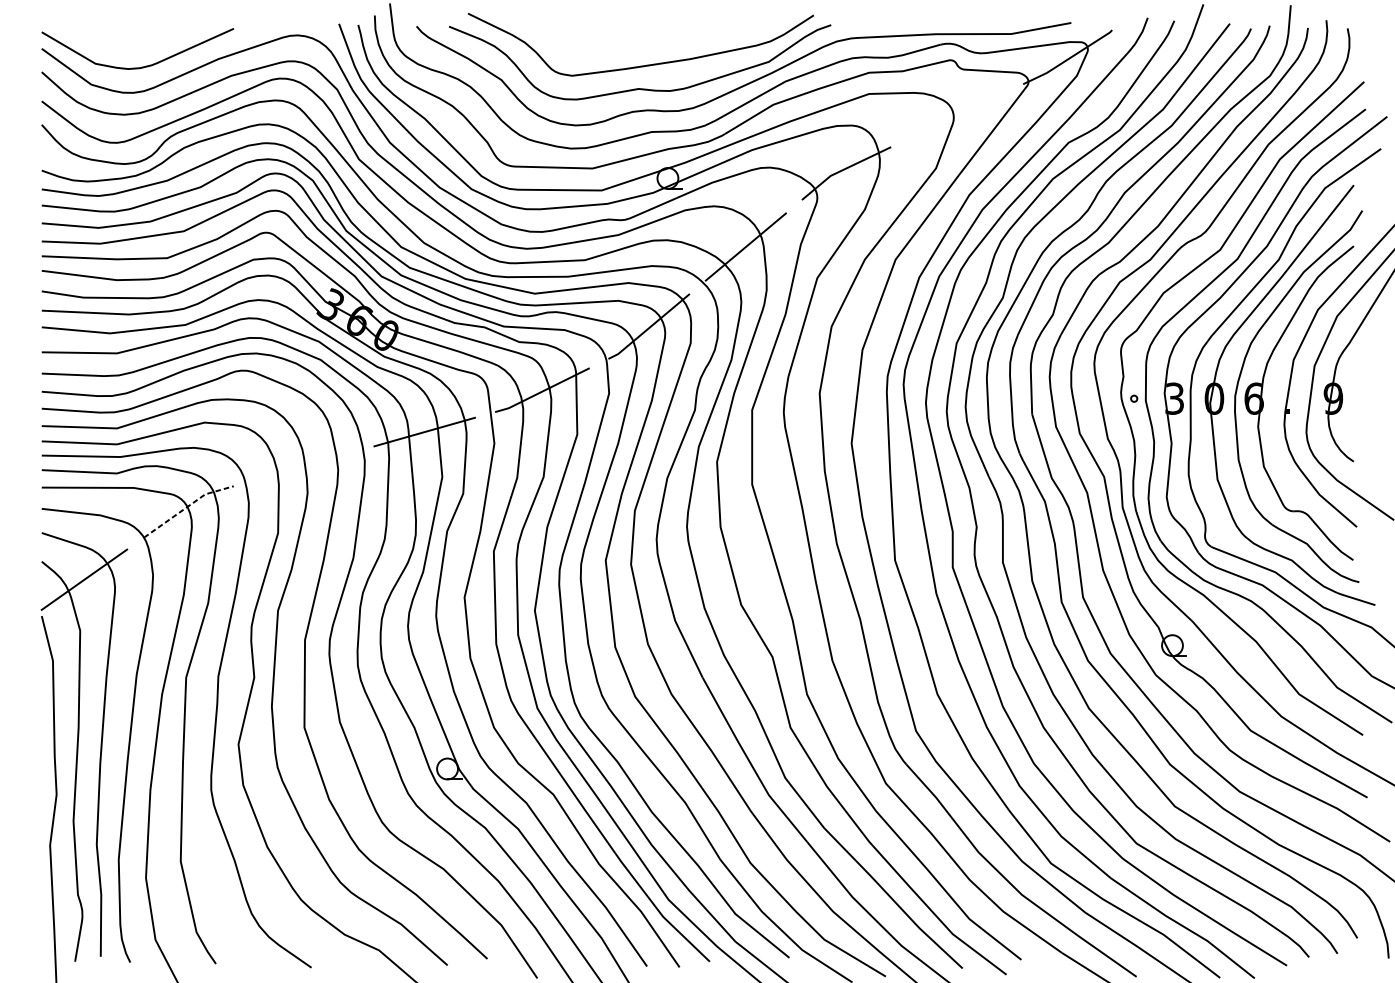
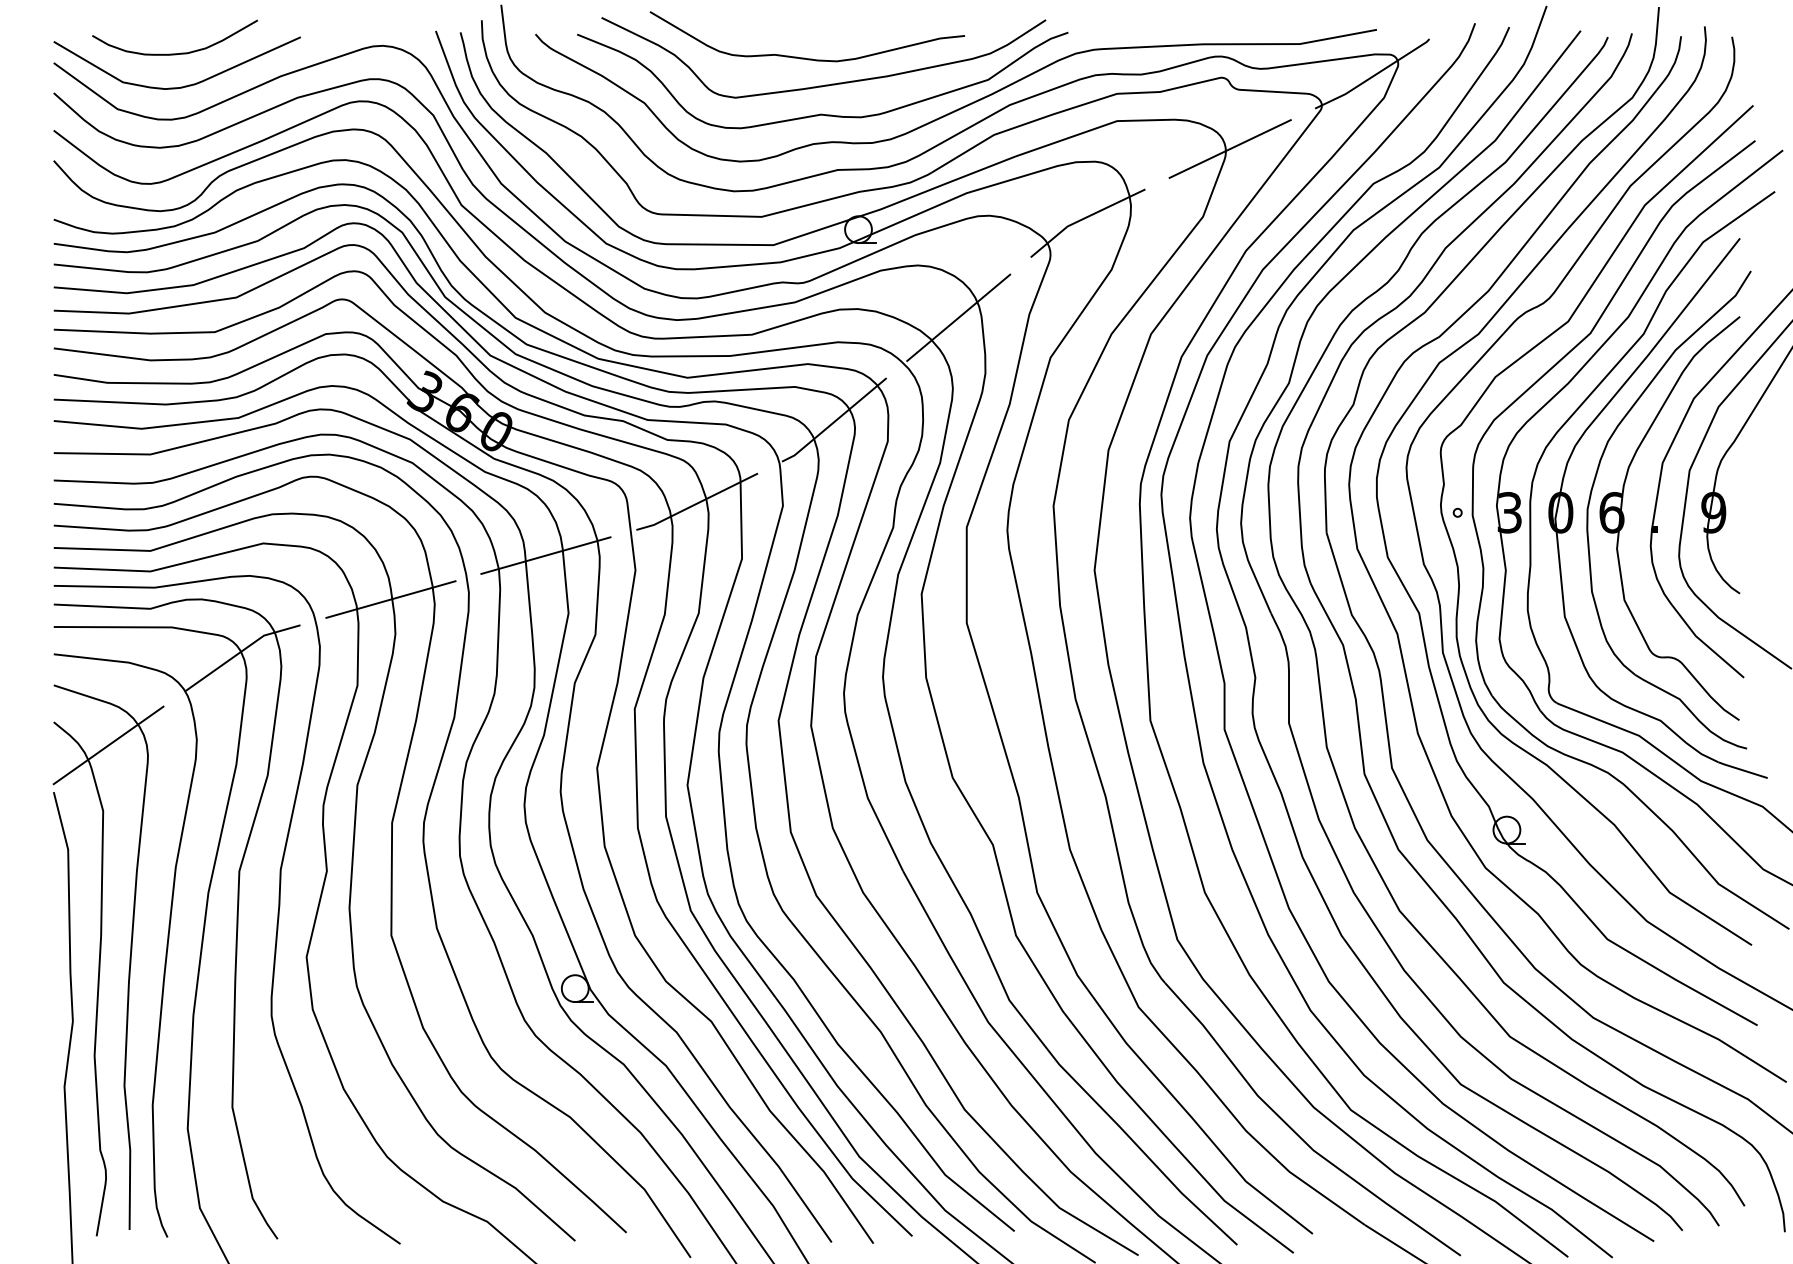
curve: (135, 41) -> (174, 53), added
curve: (625, 44) -> (804, 57), added
line: (956, 115) -> (1229, 148), added
line: (303, 466) -> (390, 599), added
line: (187, 507) -> (240, 652), dashed -> solid

